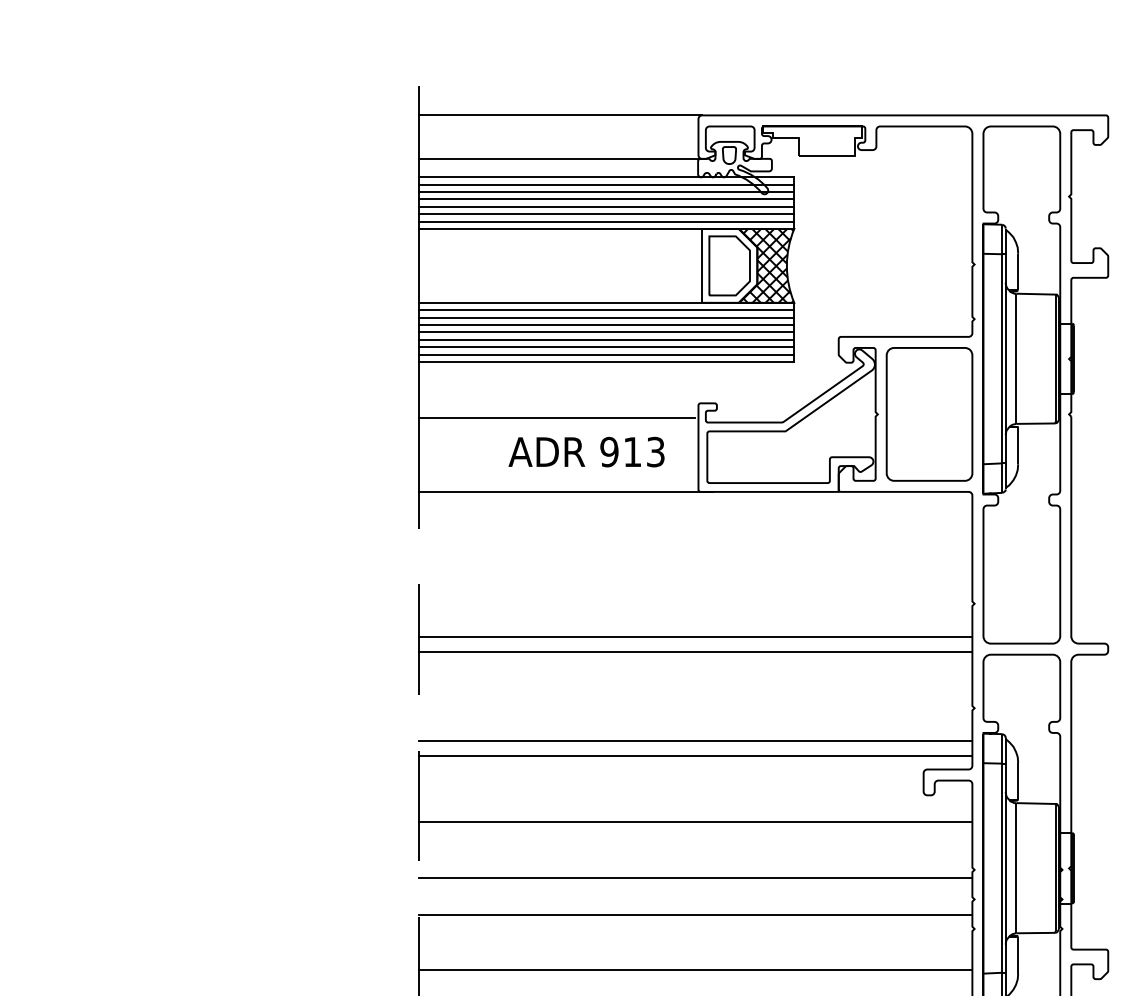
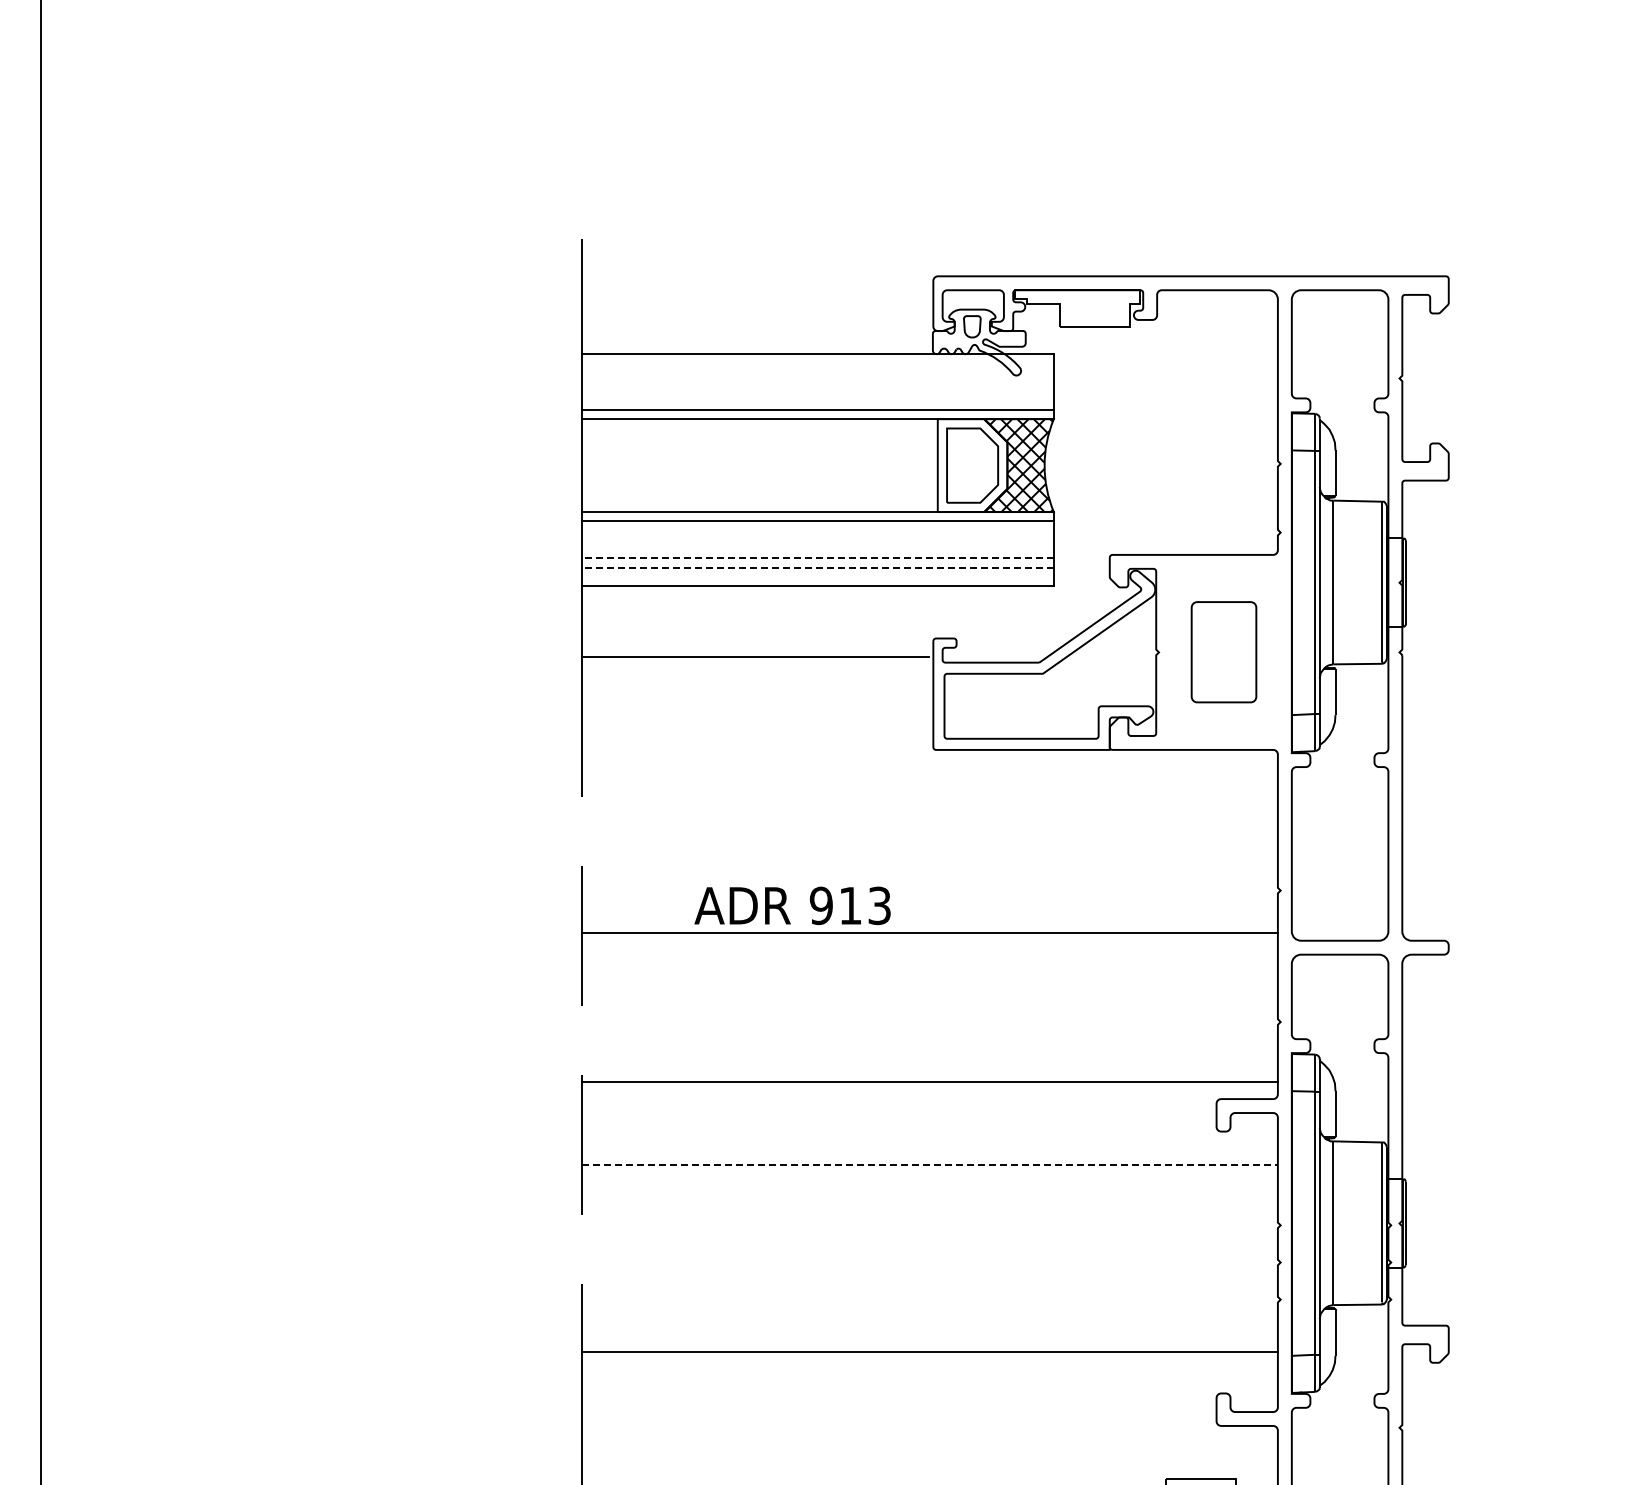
line: (560, 115) -> (759, 276), removed
line: (560, 159) -> (759, 331), removed
line: (606, 184) -> (817, 363), removed
line: (606, 191) -> (817, 372), removed
line: (606, 199) -> (817, 382), removed
line: (606, 206) -> (817, 391), removed
line: (606, 214) -> (817, 400), removed
line: (606, 317) -> (817, 530), removed
line: (606, 324) -> (817, 539), removed
line: (606, 332) -> (817, 549), removed
line: (607, 339) -> (818, 558), solid -> dashed
line: (607, 346) -> (818, 567), solid -> dashed
line: (606, 354) -> (817, 577), removed
part: (929, 413) -> (1223, 651), size x0.6
text: (586, 451) -> (792, 905), moved
line: (565, 491) -> (766, 749), removed
line: (695, 652) -> (929, 951), removed
line: (695, 741) -> (929, 1063), removed
line: (696, 822) -> (930, 1165), solid -> dashed
line: (695, 877) -> (929, 1235), removed
line: (695, 914) -> (929, 1281), removed

